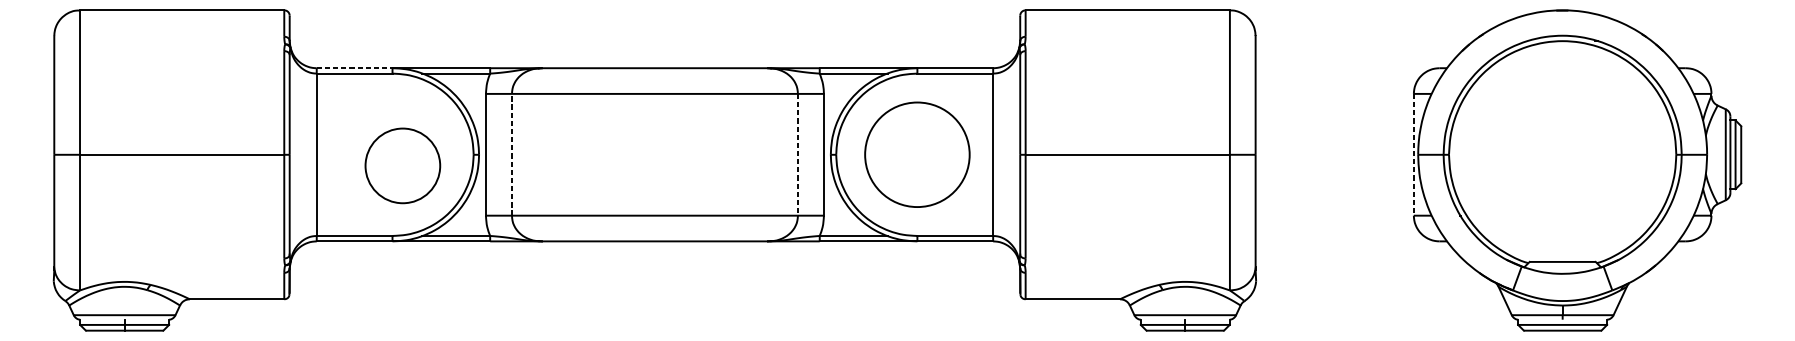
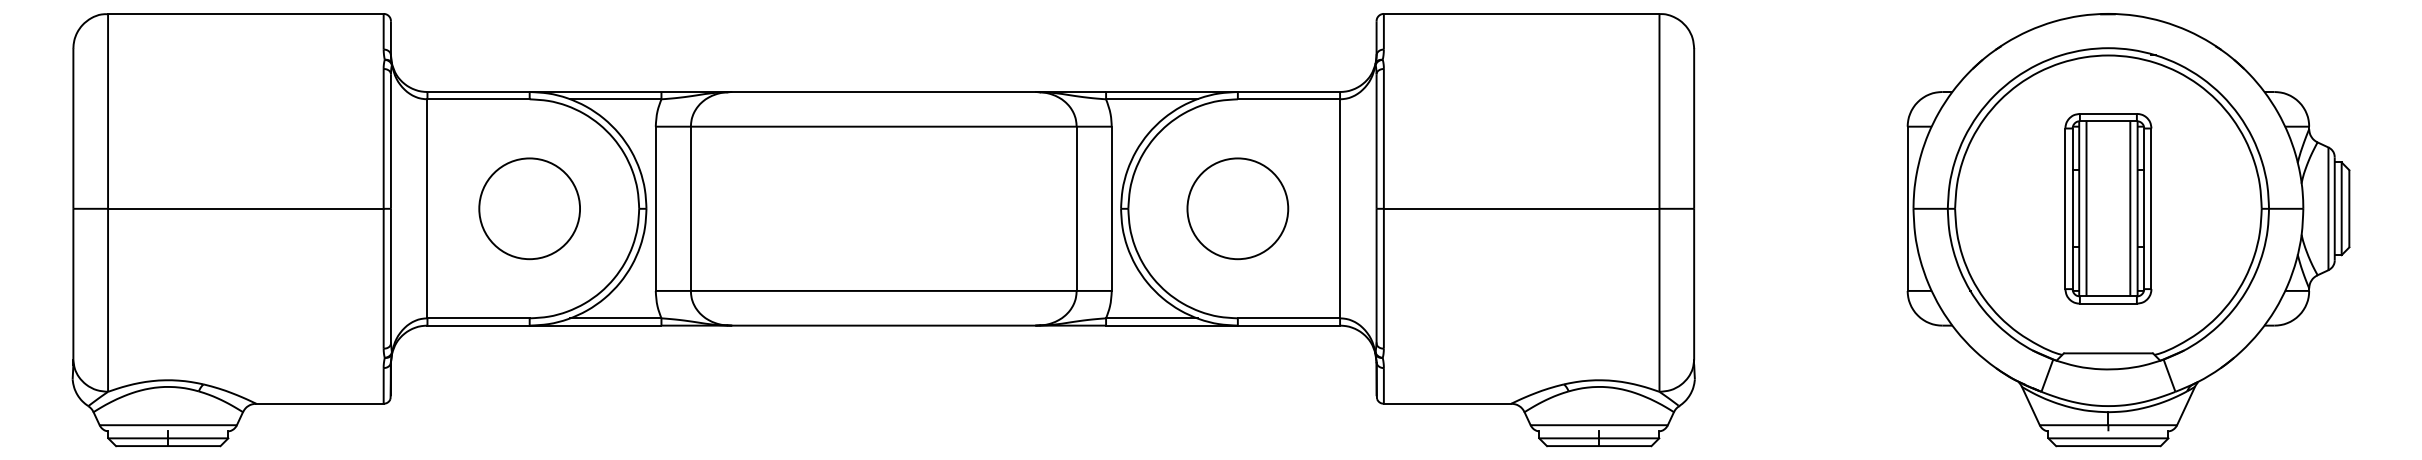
line: (355, 68) -> (479, 92), dashed -> solid
line: (511, 154) -> (690, 208), dashed -> solid
circle: (917, 154) -> (1237, 208), size x0.71
part: (1562, 154) -> (2108, 208), added
line: (797, 155) -> (1076, 209), dashed -> solid
line: (1413, 155) -> (1907, 209), dashed -> solid
circle: (402, 165) -> (529, 208), moved

